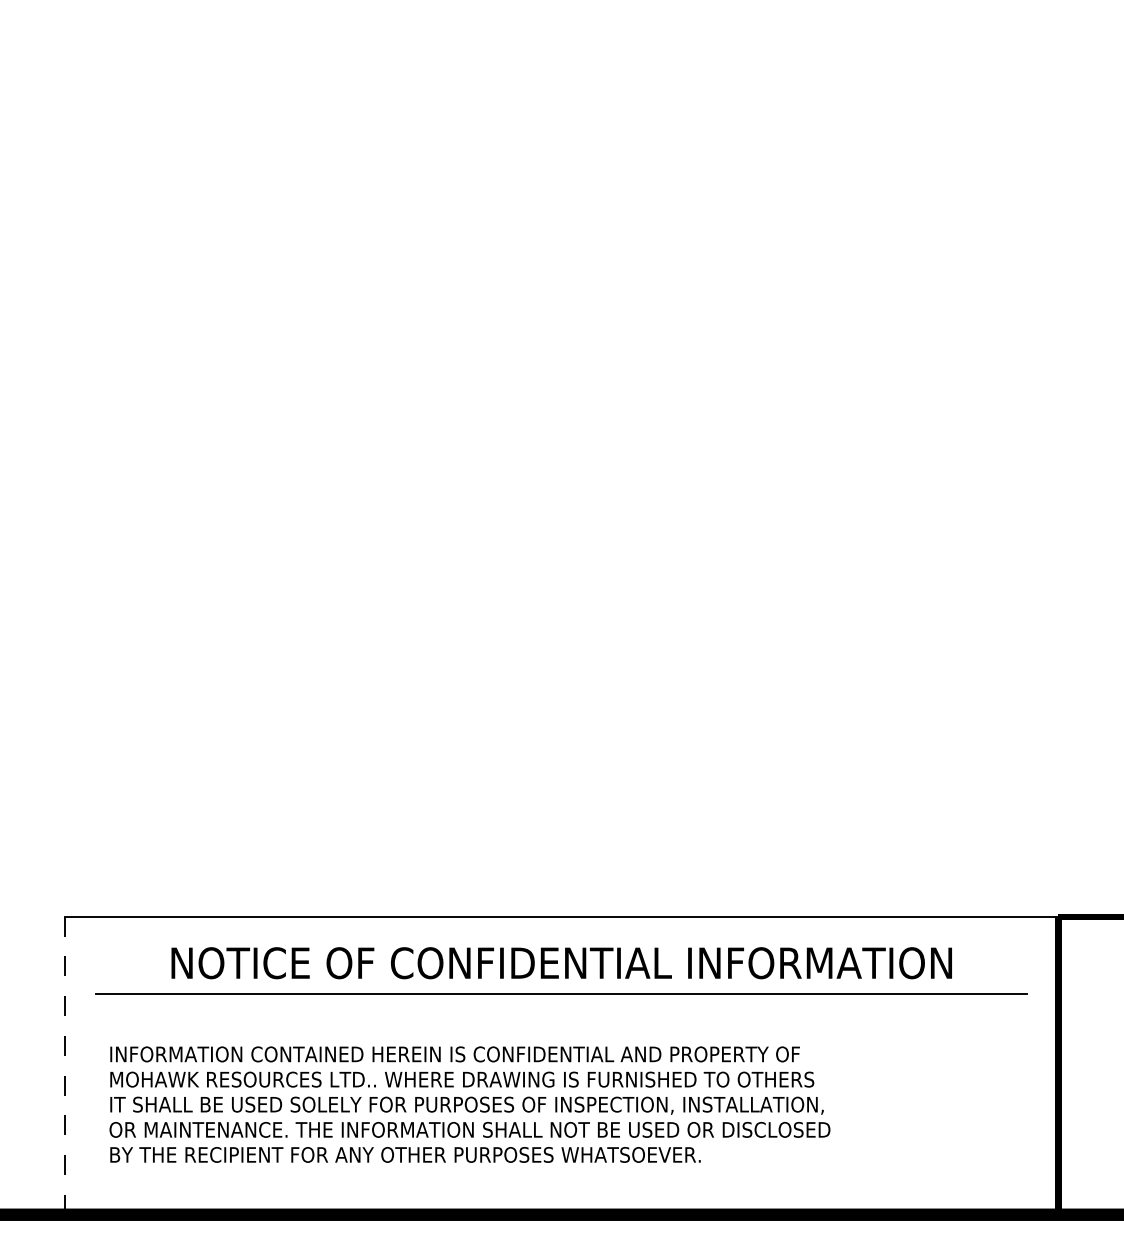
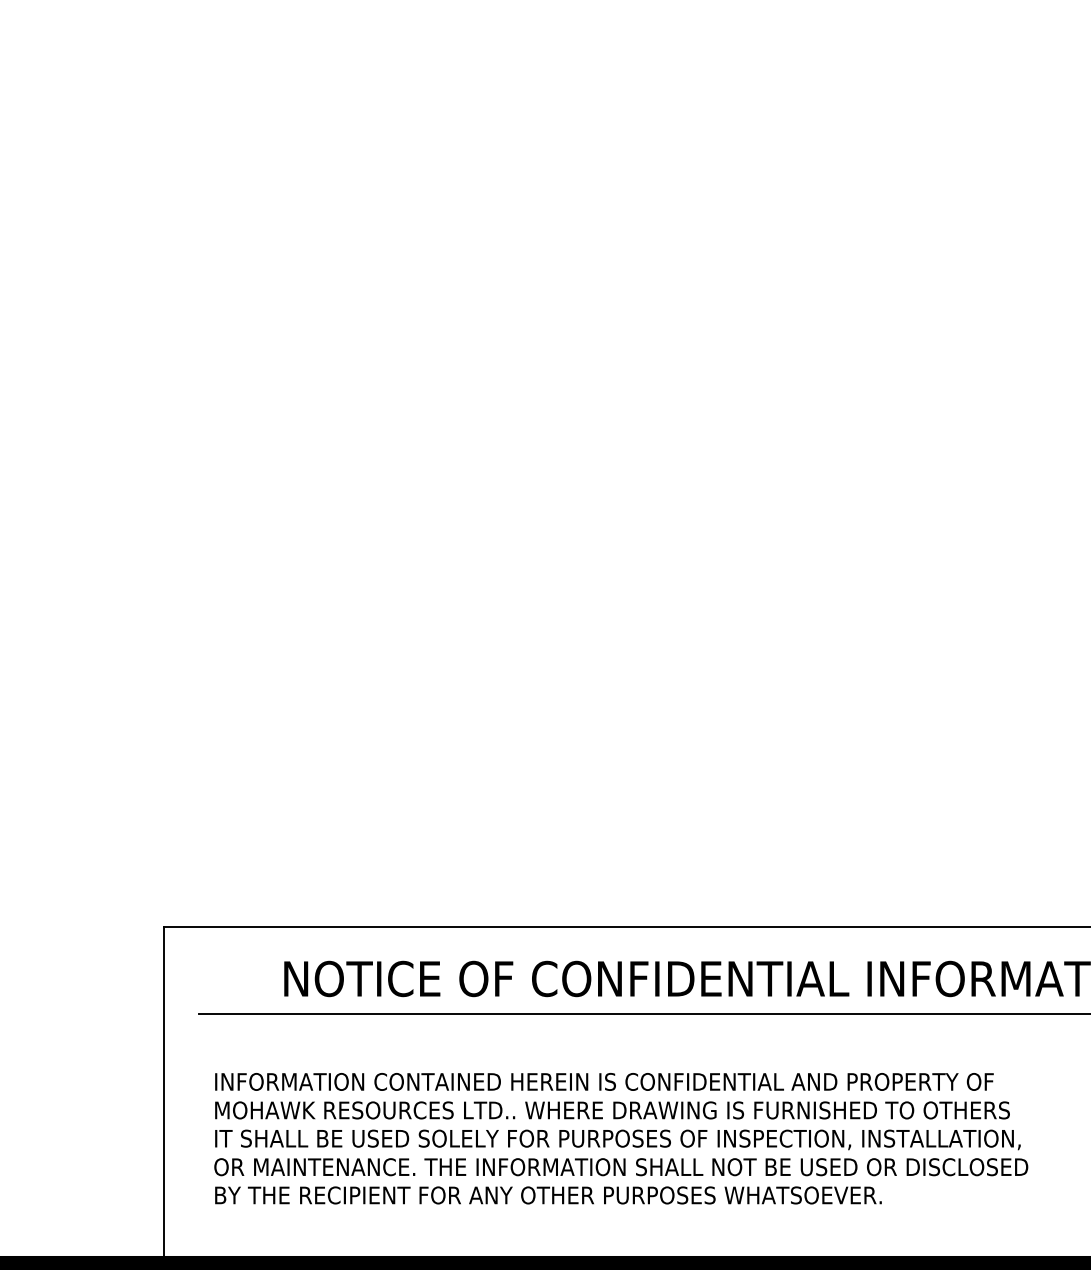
line: (65, 1066) -> (164, 1095), dashed -> solid

